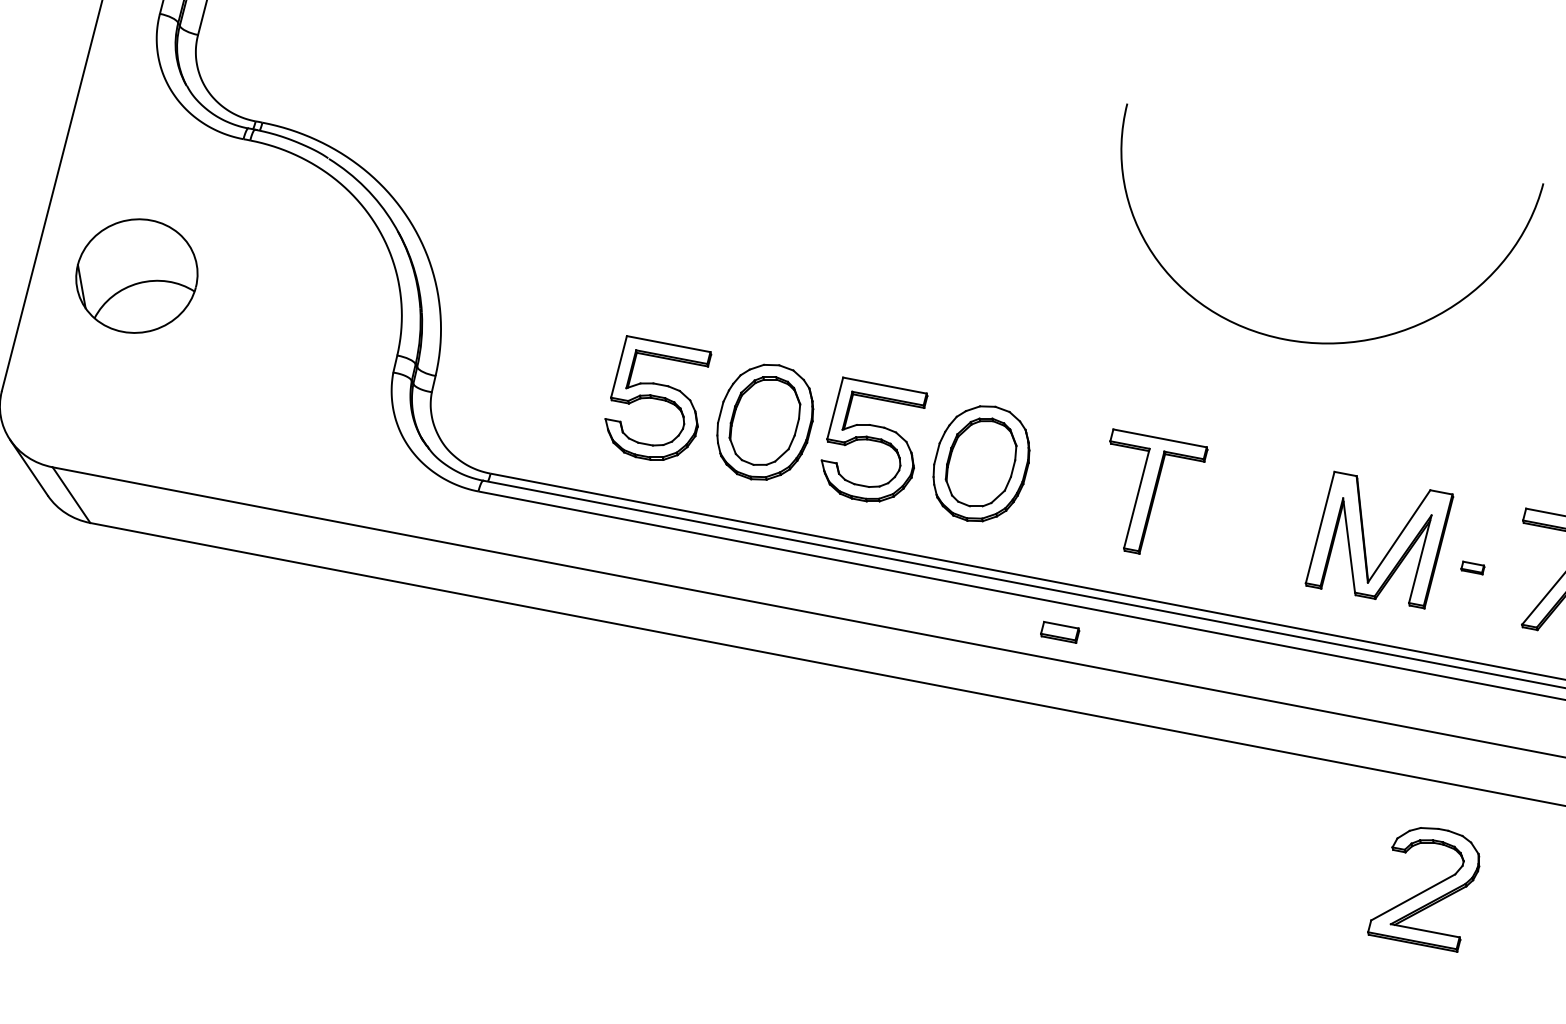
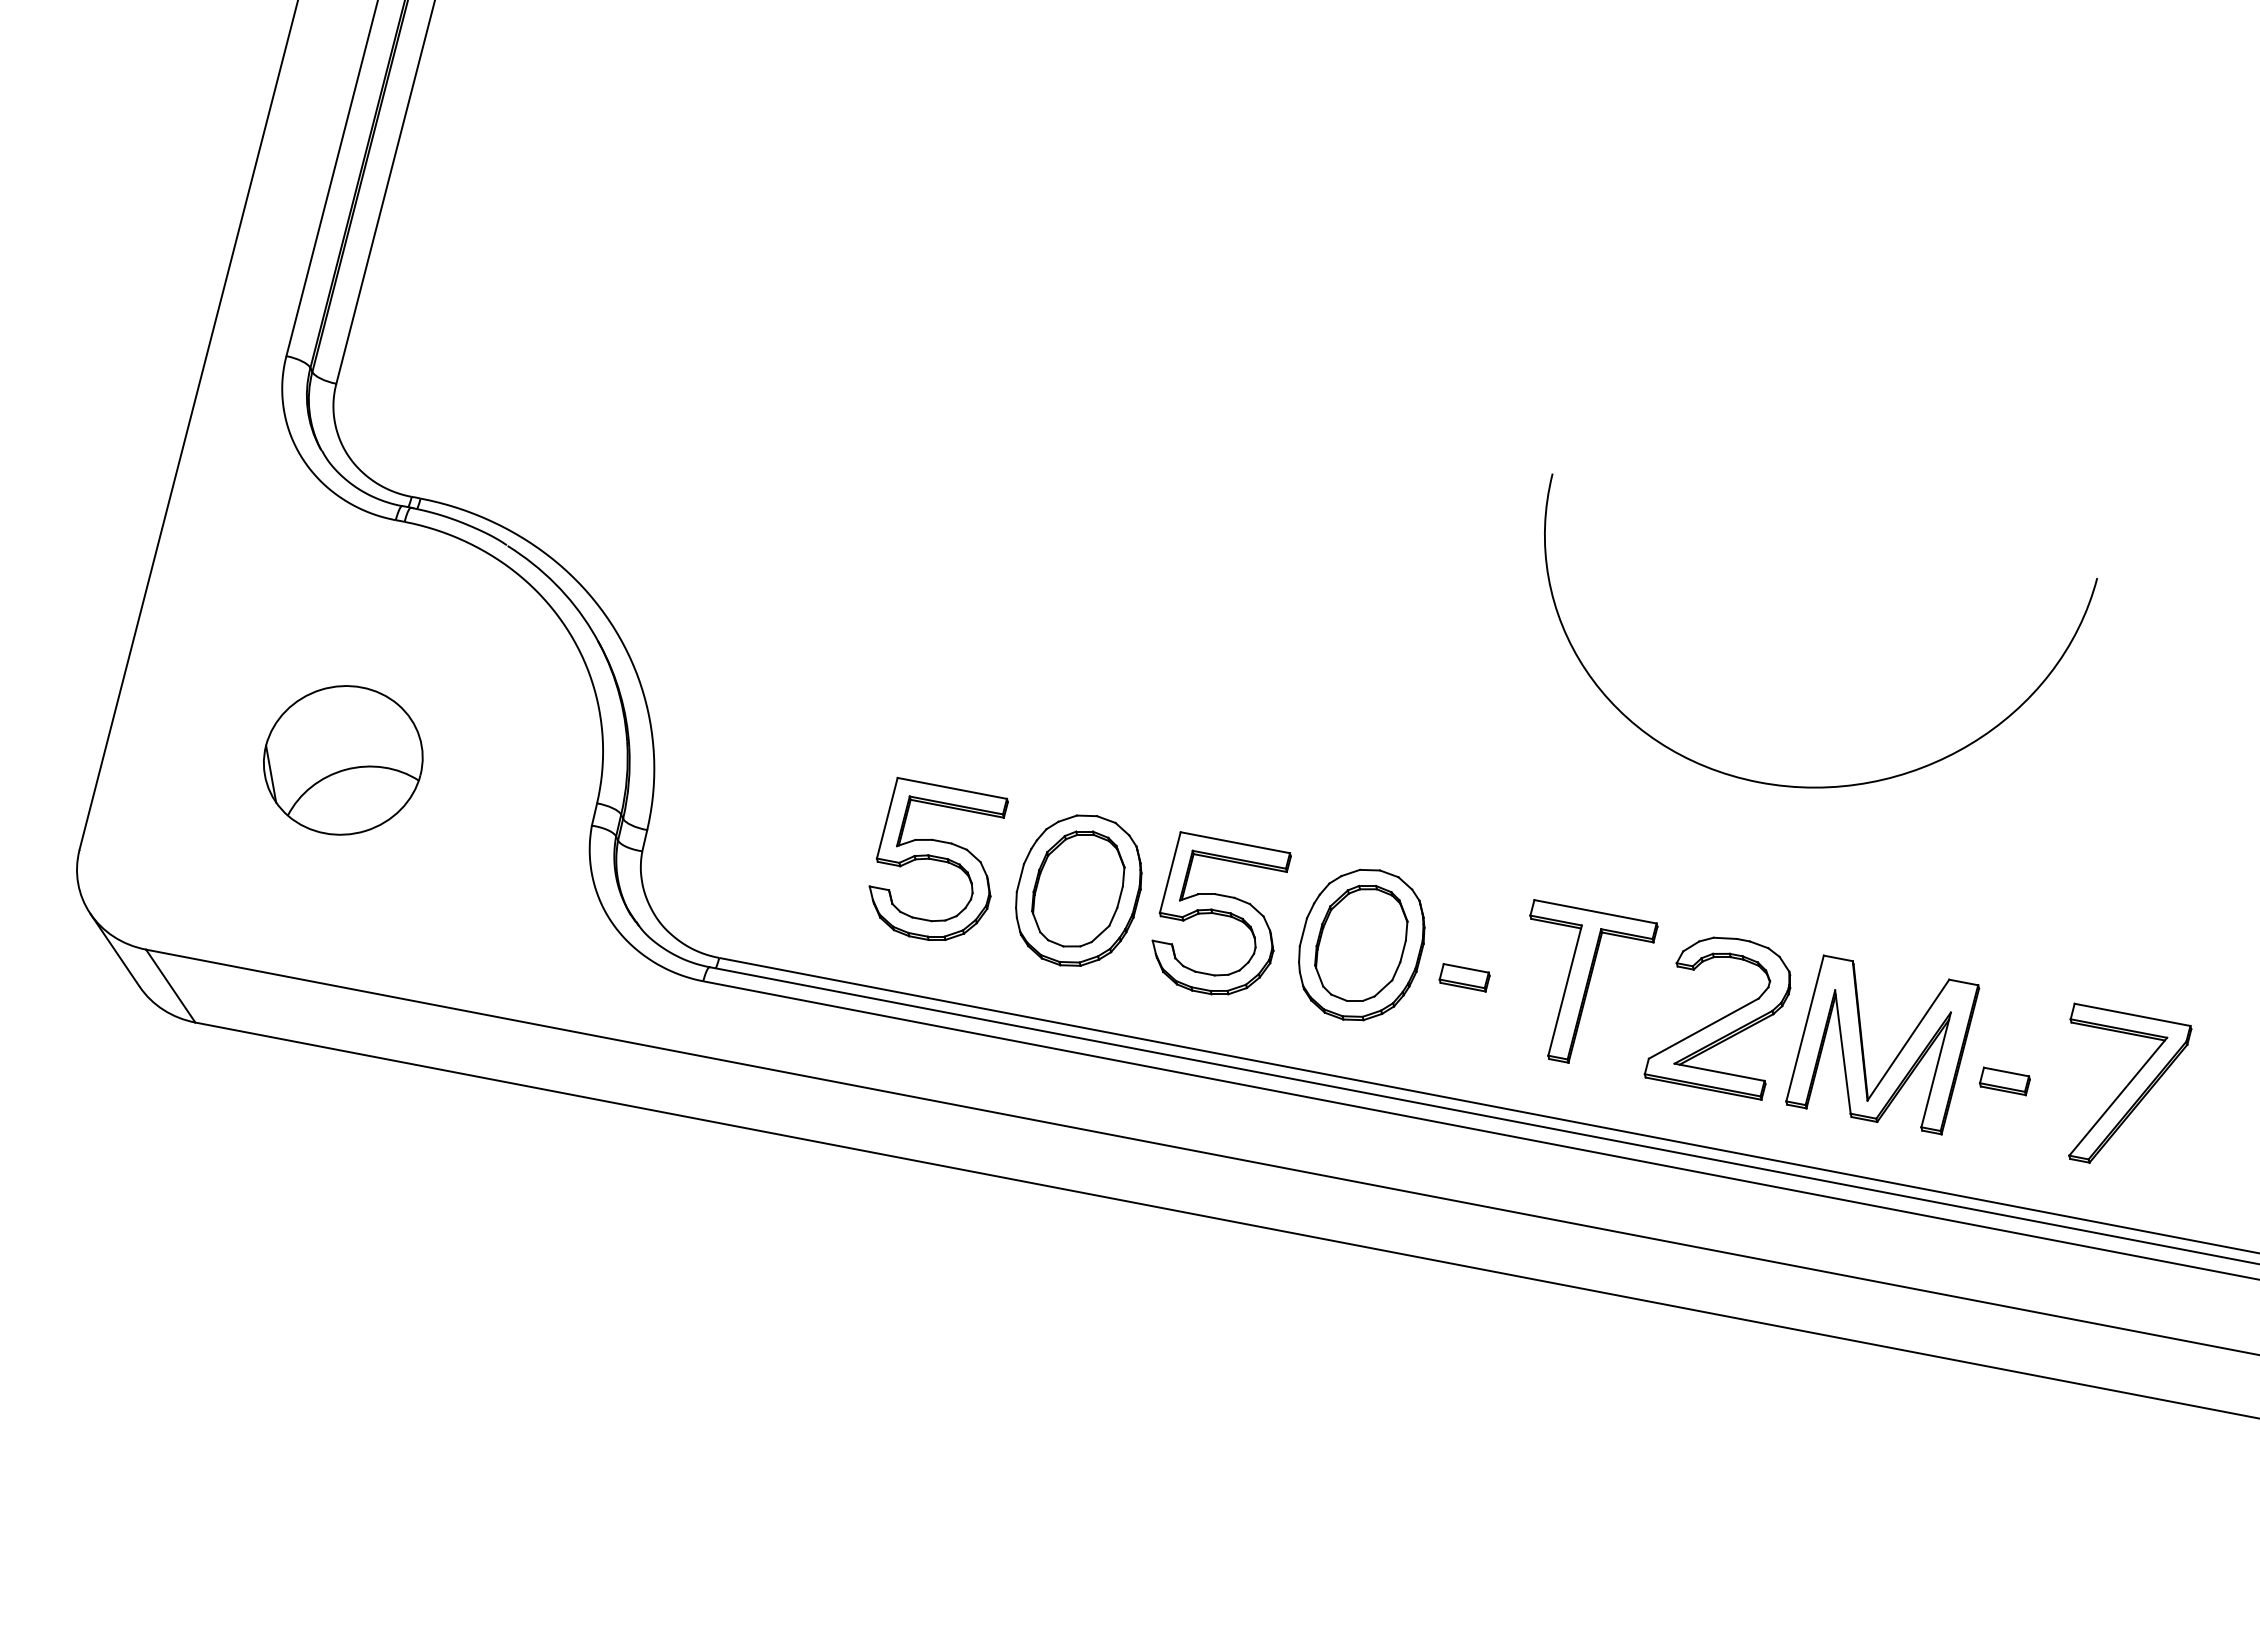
part: (137, 276) -> (343, 760), moved
part: (1472, 568) -> (2004, 1081), size x1.67
part: (1059, 632) -> (1464, 977), moved
part: (1423, 889) -> (1717, 1018), moved

